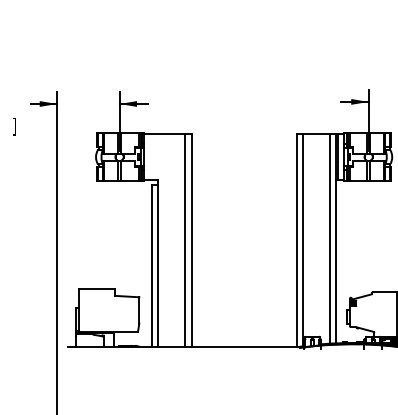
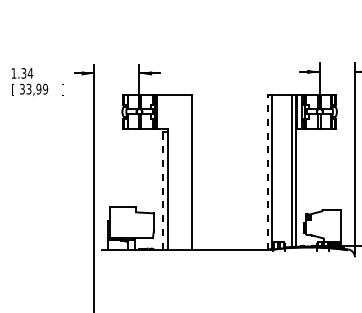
line: (296, 239) -> (267, 171), solid -> dashed
line: (185, 240) -> (187, 172), removed
line: (152, 265) -> (163, 190), solid -> dashed

